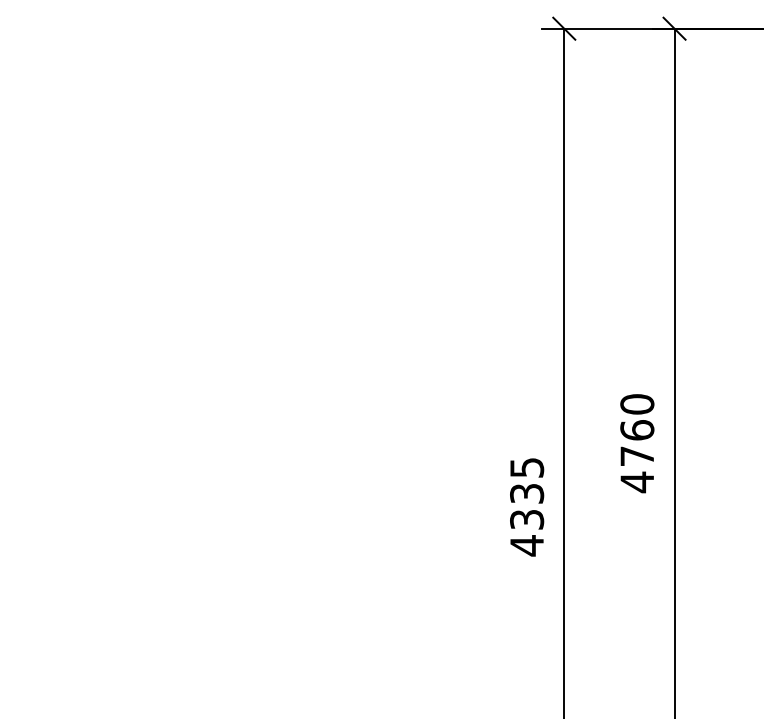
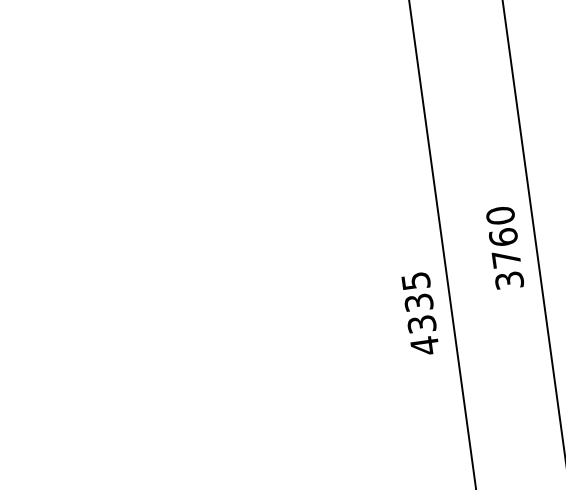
text: (637, 482) -> (509, 280), 4760 -> 3760

